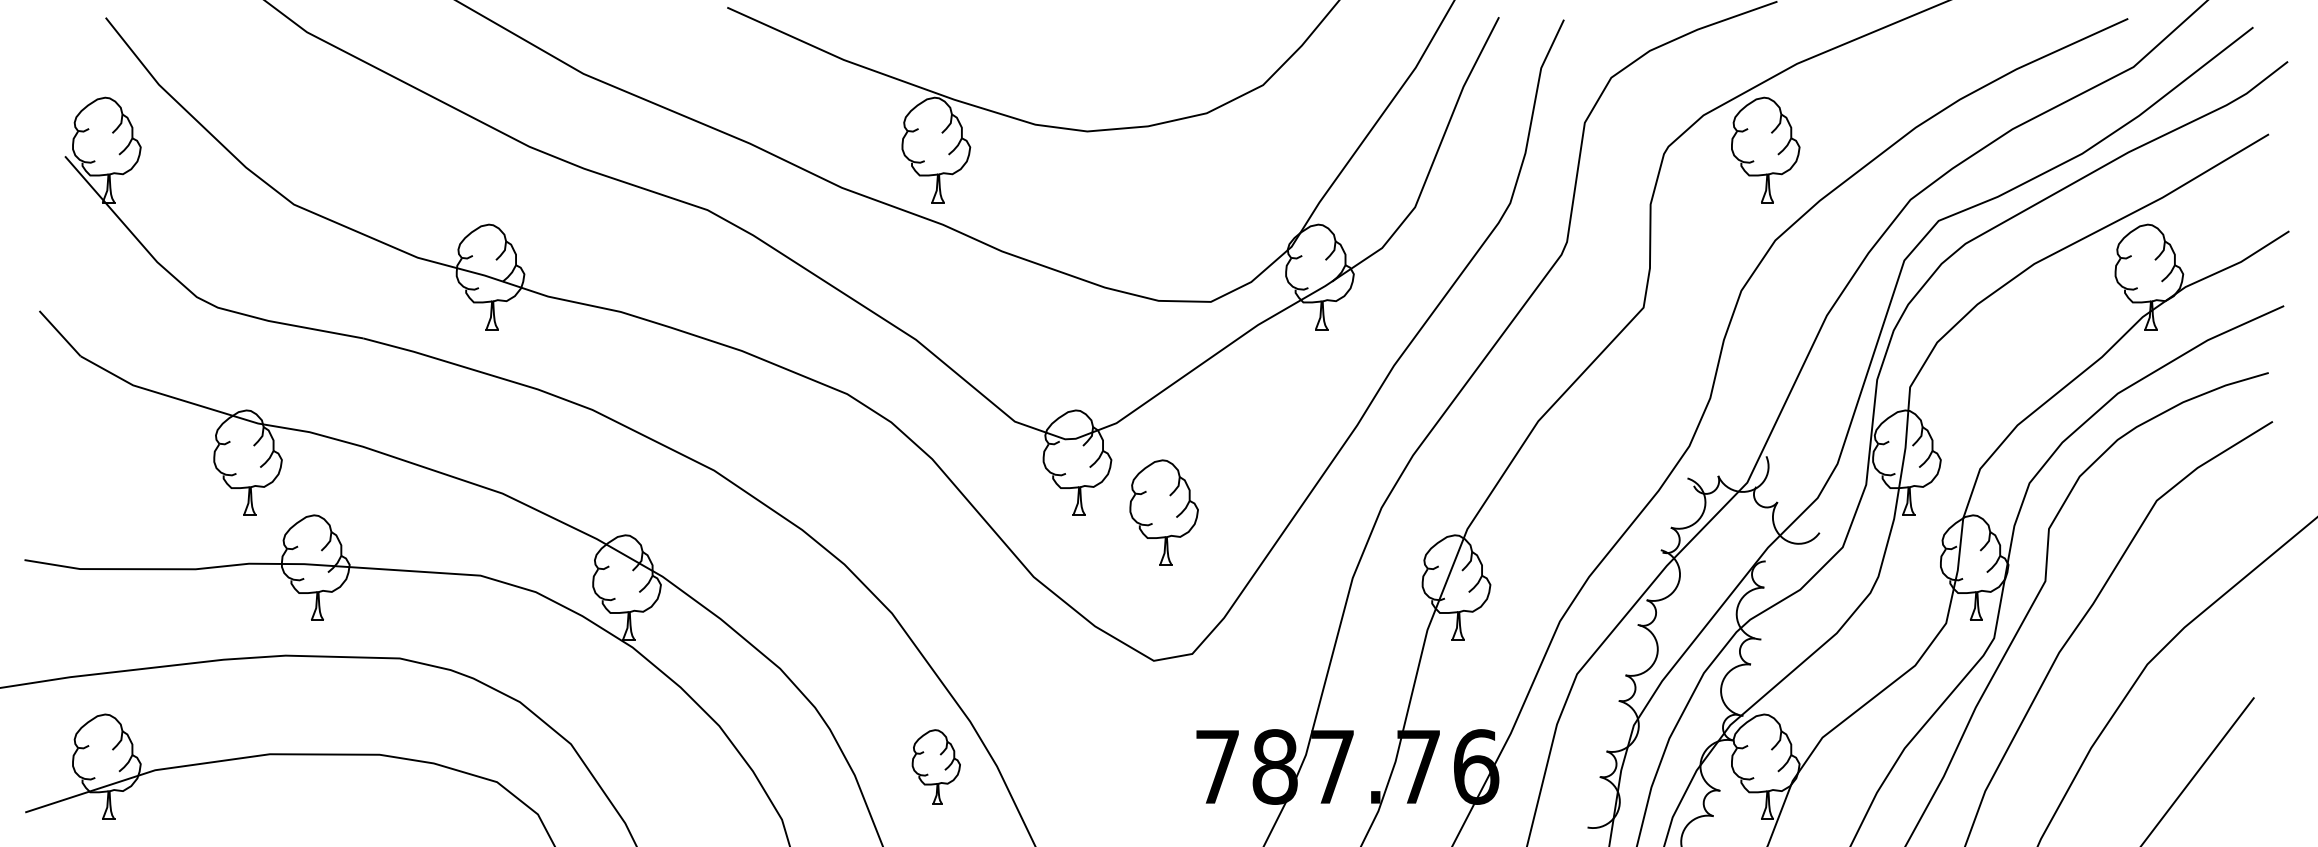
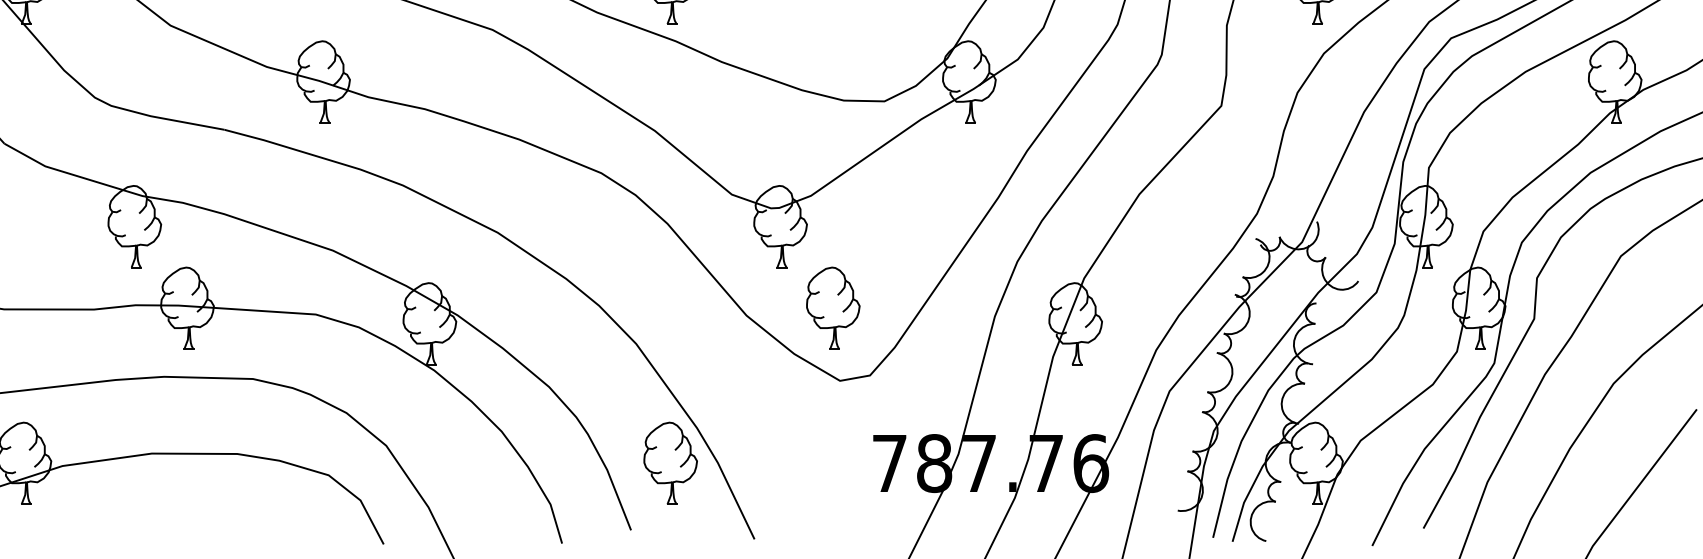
part: (1163, 512) -> (832, 308), moved
part: (936, 766) -> (670, 463), size x1.43

